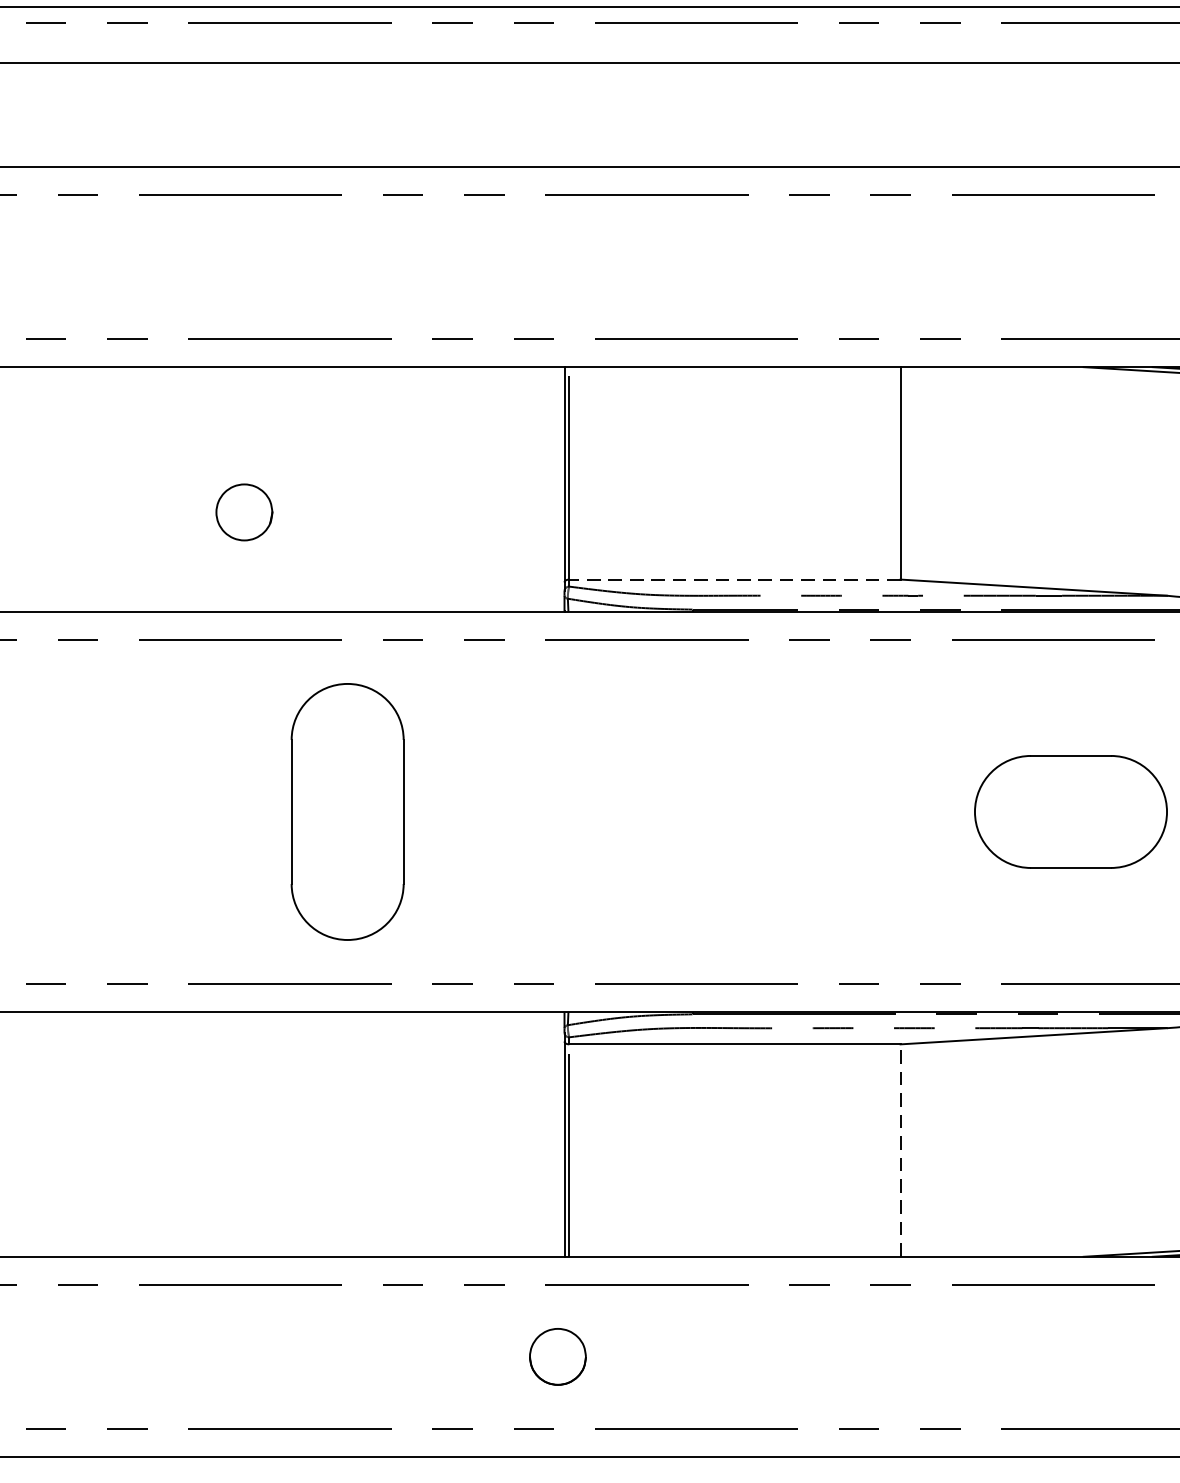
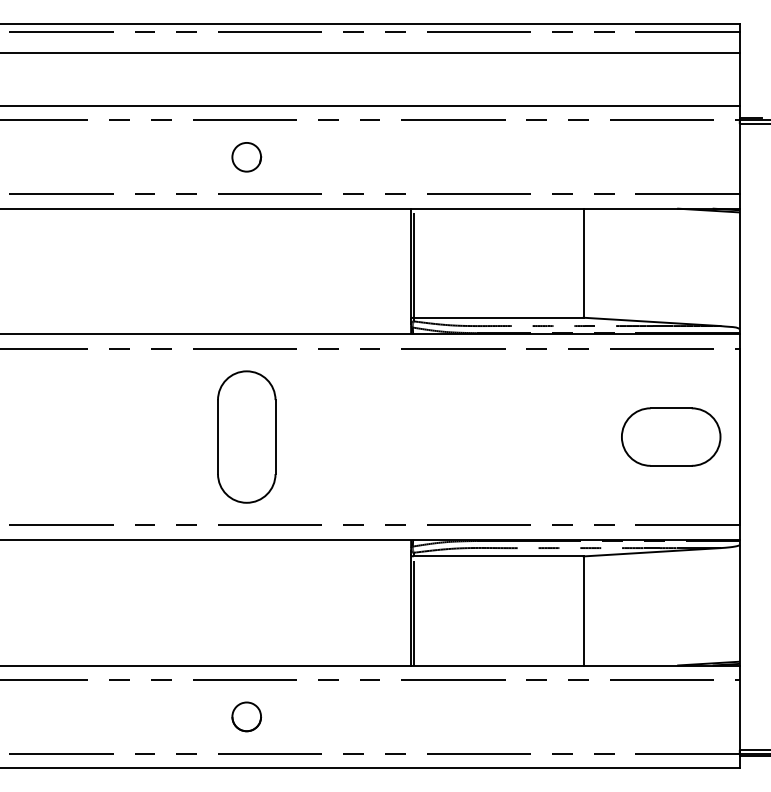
part: (243, 512) -> (246, 157), moved
line: (734, 579) -> (498, 317), dashed -> solid
part: (347, 810) -> (246, 436), moved
line: (900, 1149) -> (583, 610), dashed -> solid
part: (557, 1356) -> (246, 716), moved

